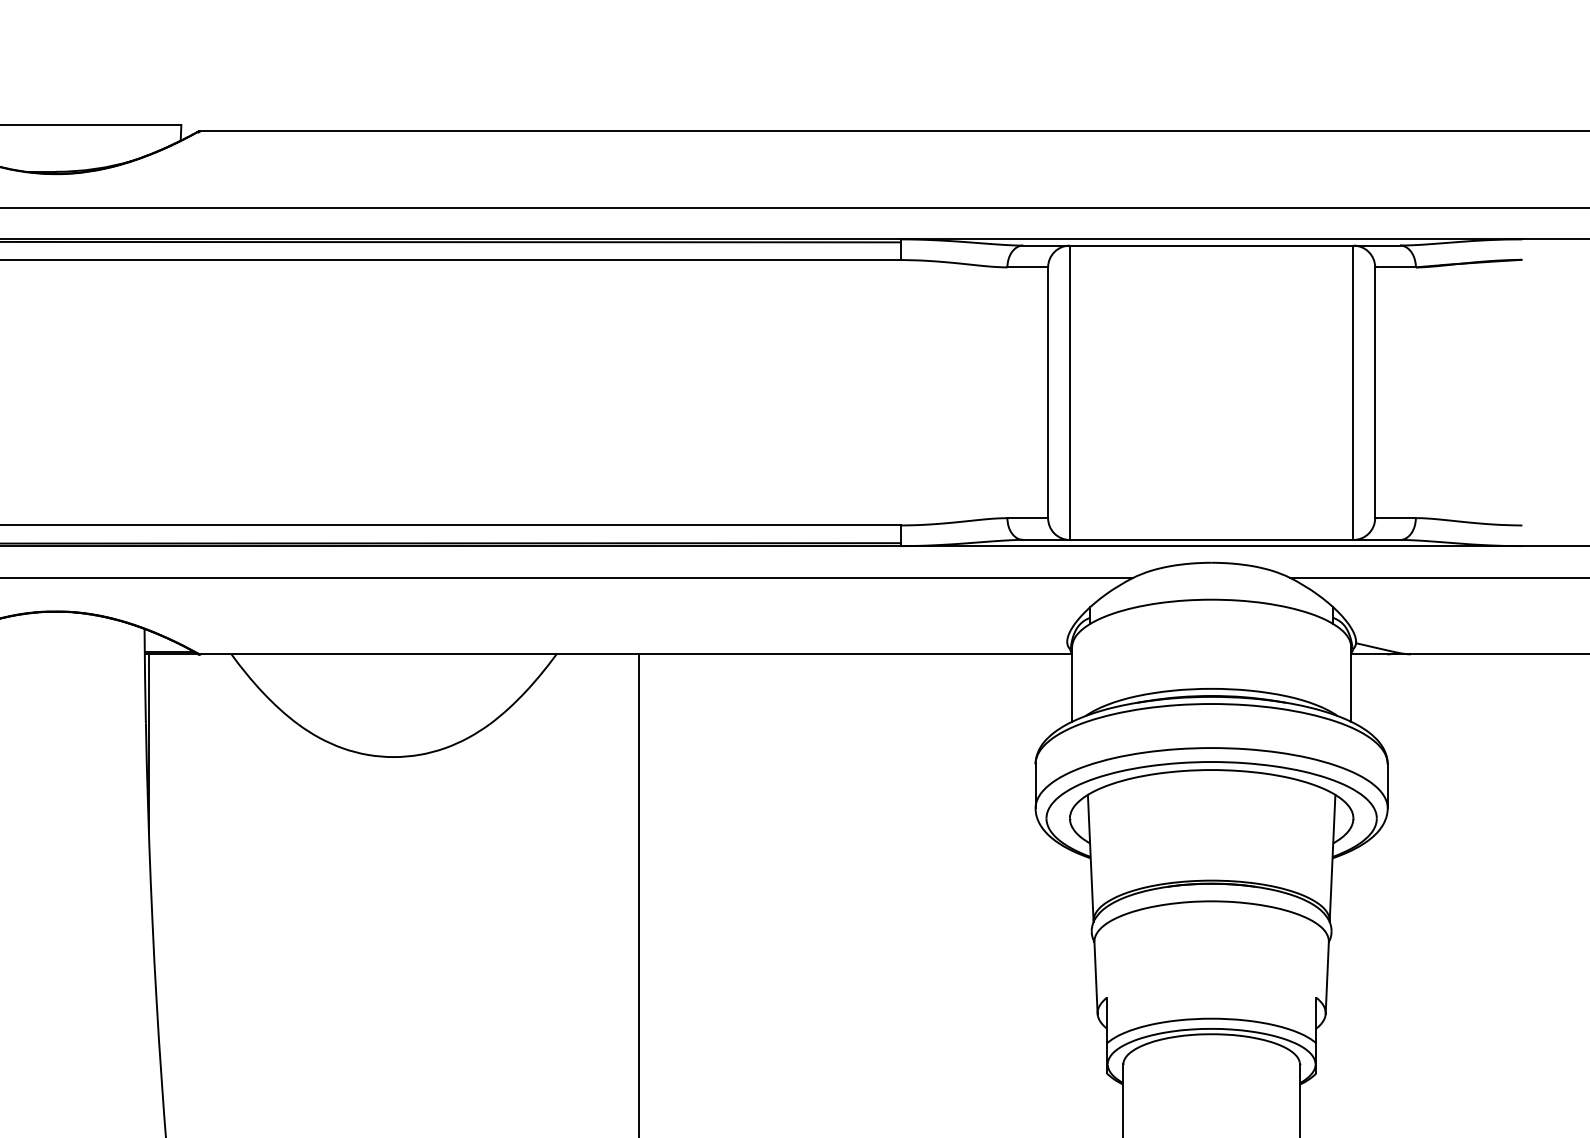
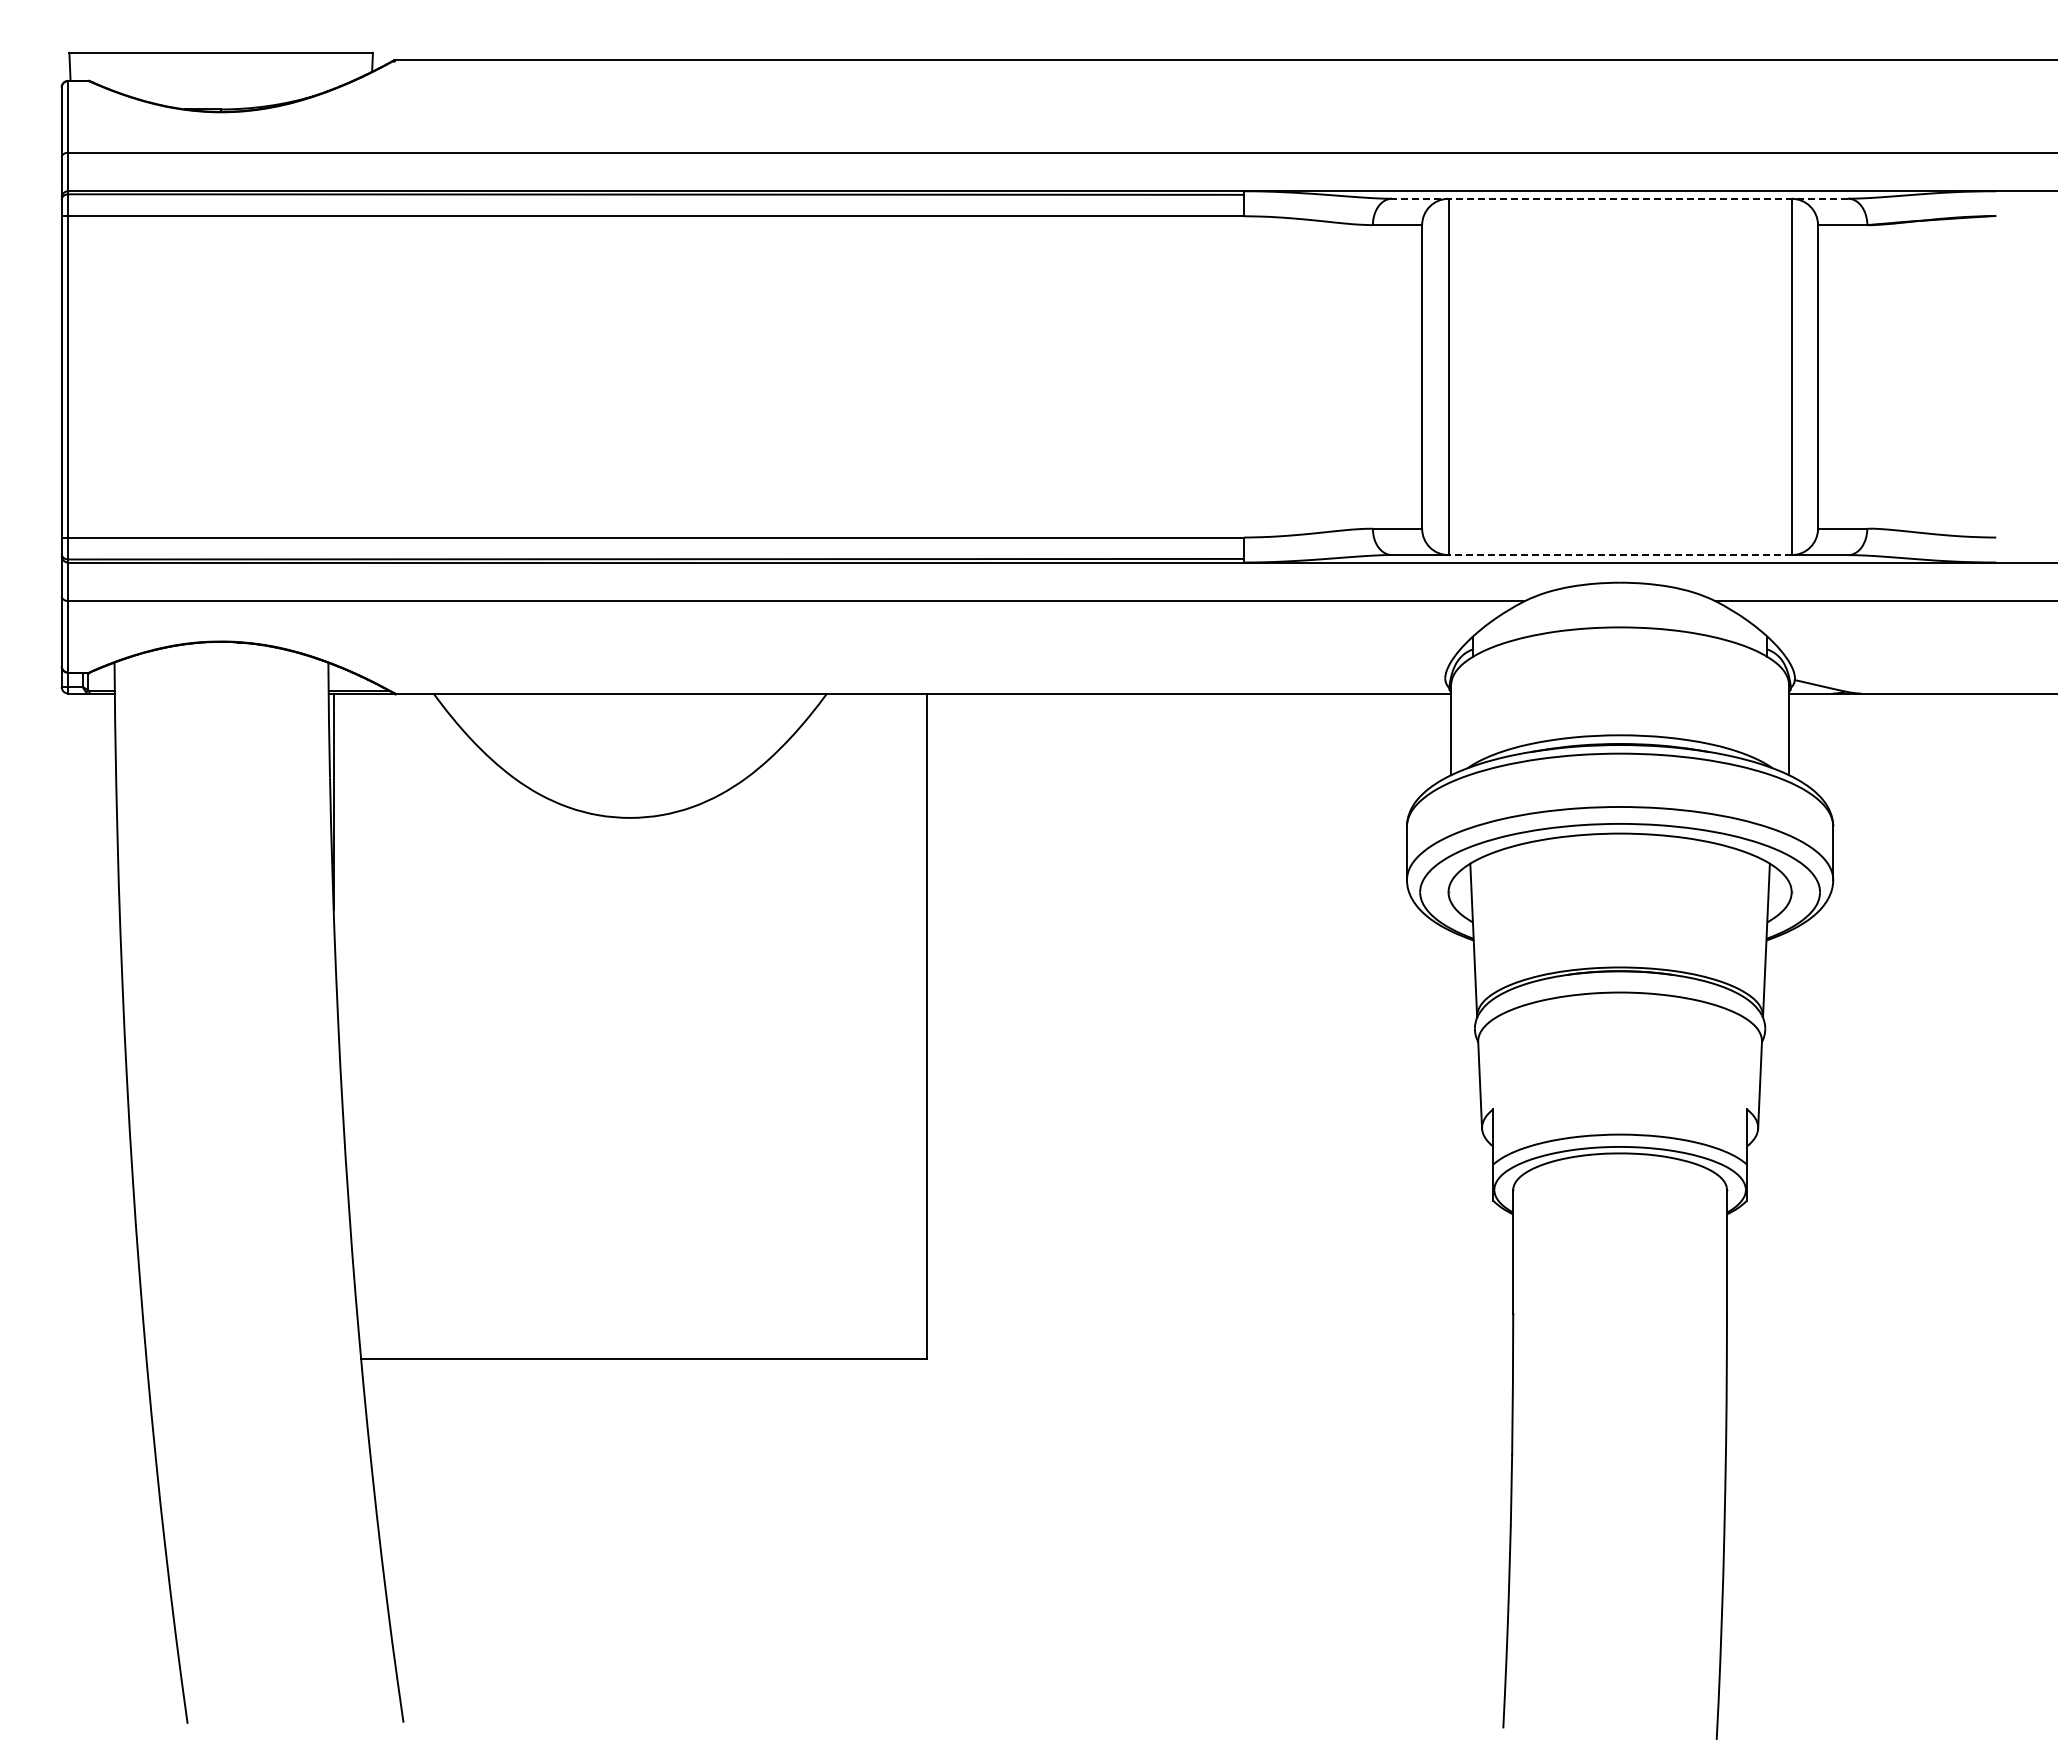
line: (1211, 245) -> (1619, 198), solid -> dashed
line: (1211, 540) -> (1620, 555), solid -> dashed

